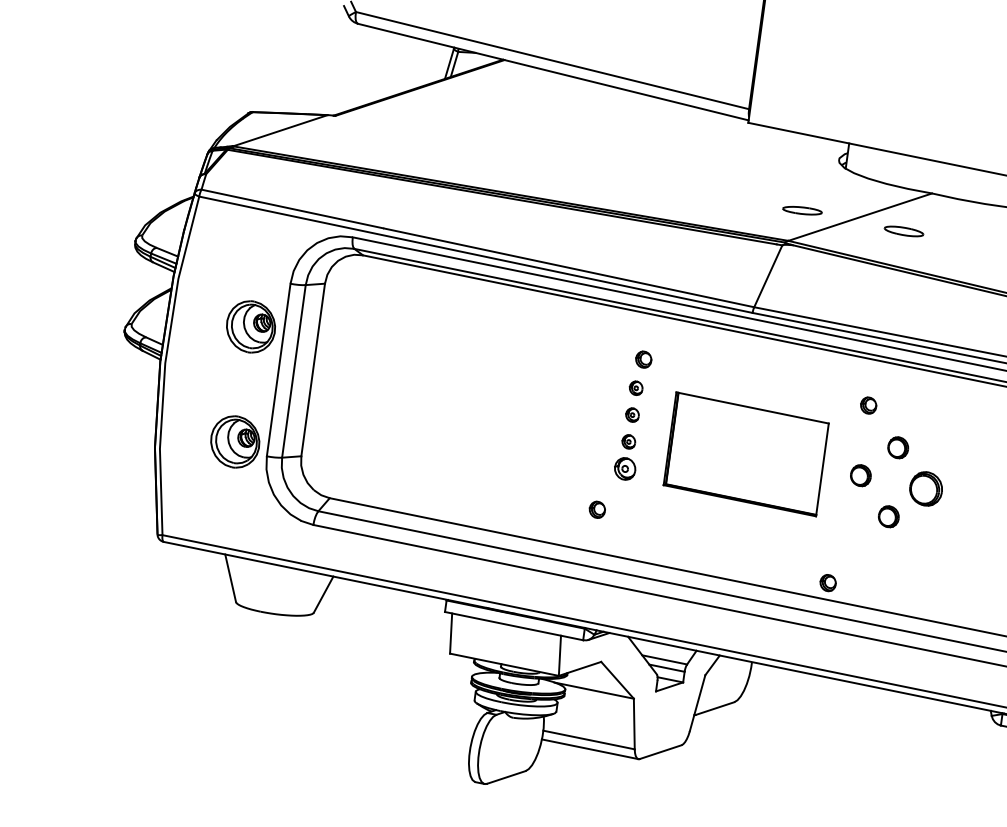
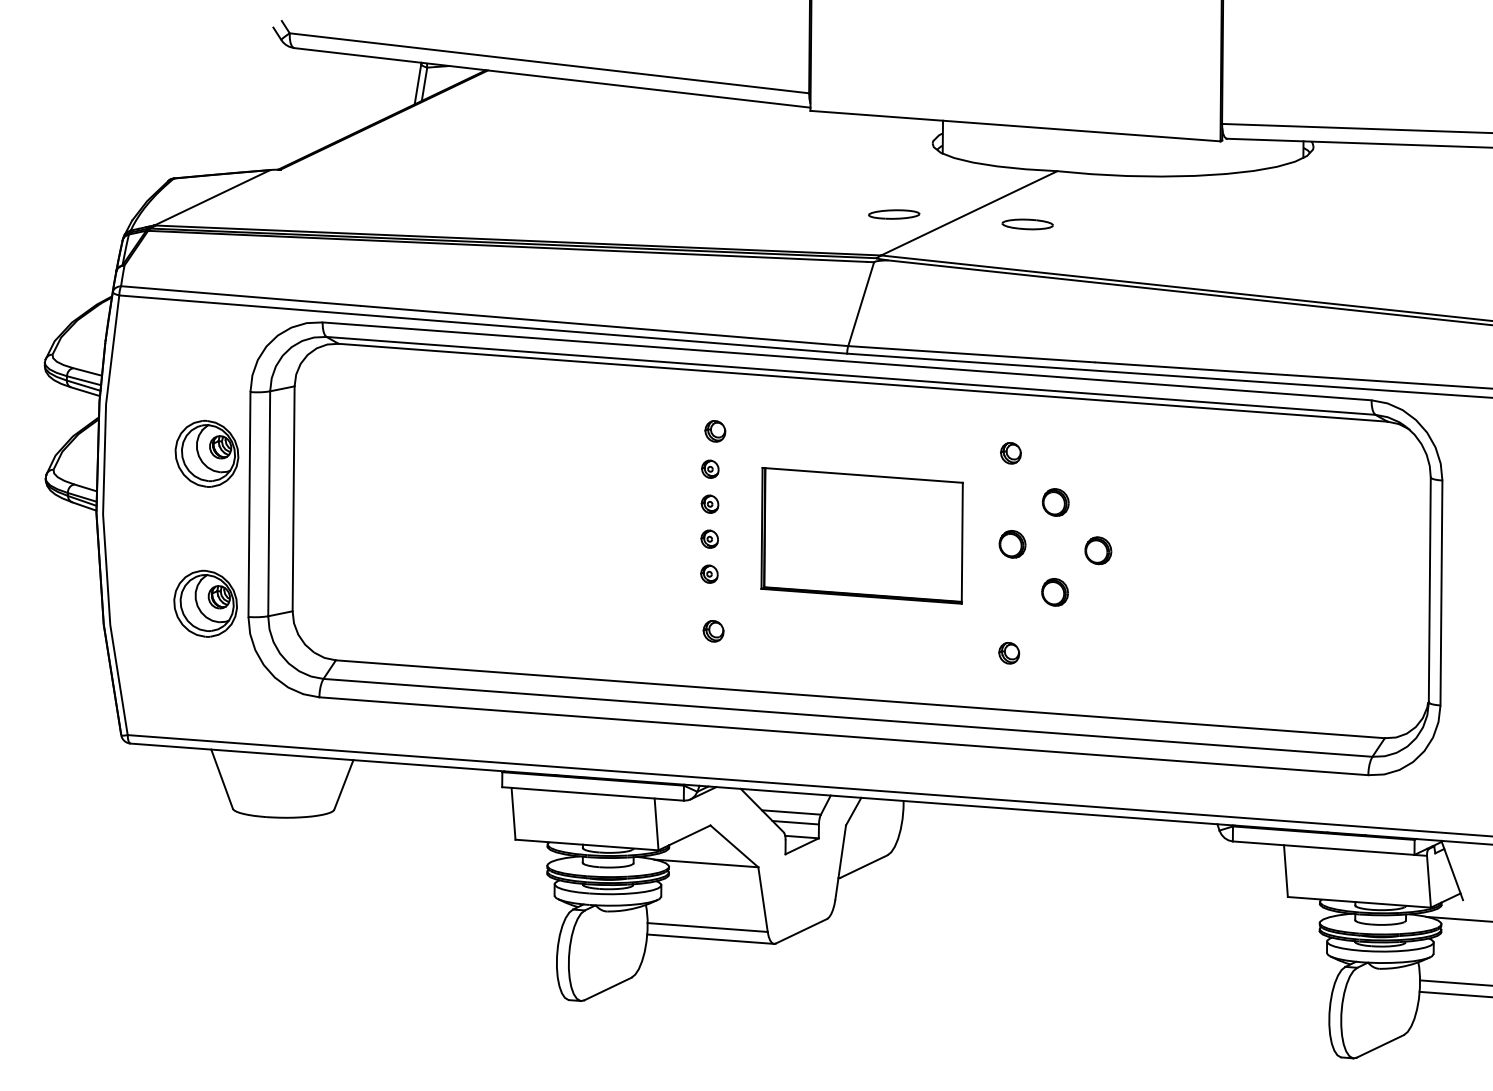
part: (625, 468) -> (709, 573), size x0.62
part: (926, 488) -> (1098, 550), size x0.62
part: (597, 509) -> (713, 631), moved
part: (828, 583) -> (1009, 653), moved

